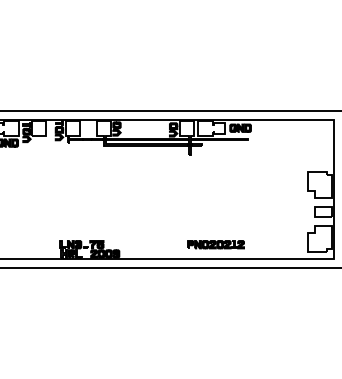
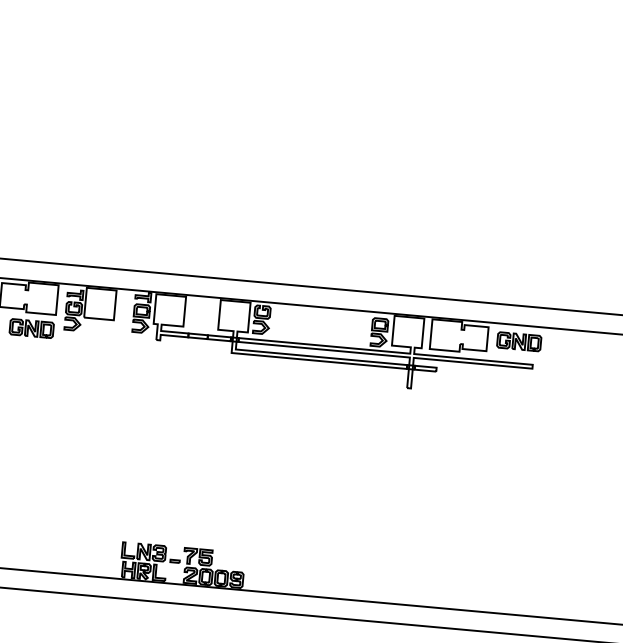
part: (215, 244) -> (444, 578), removed

